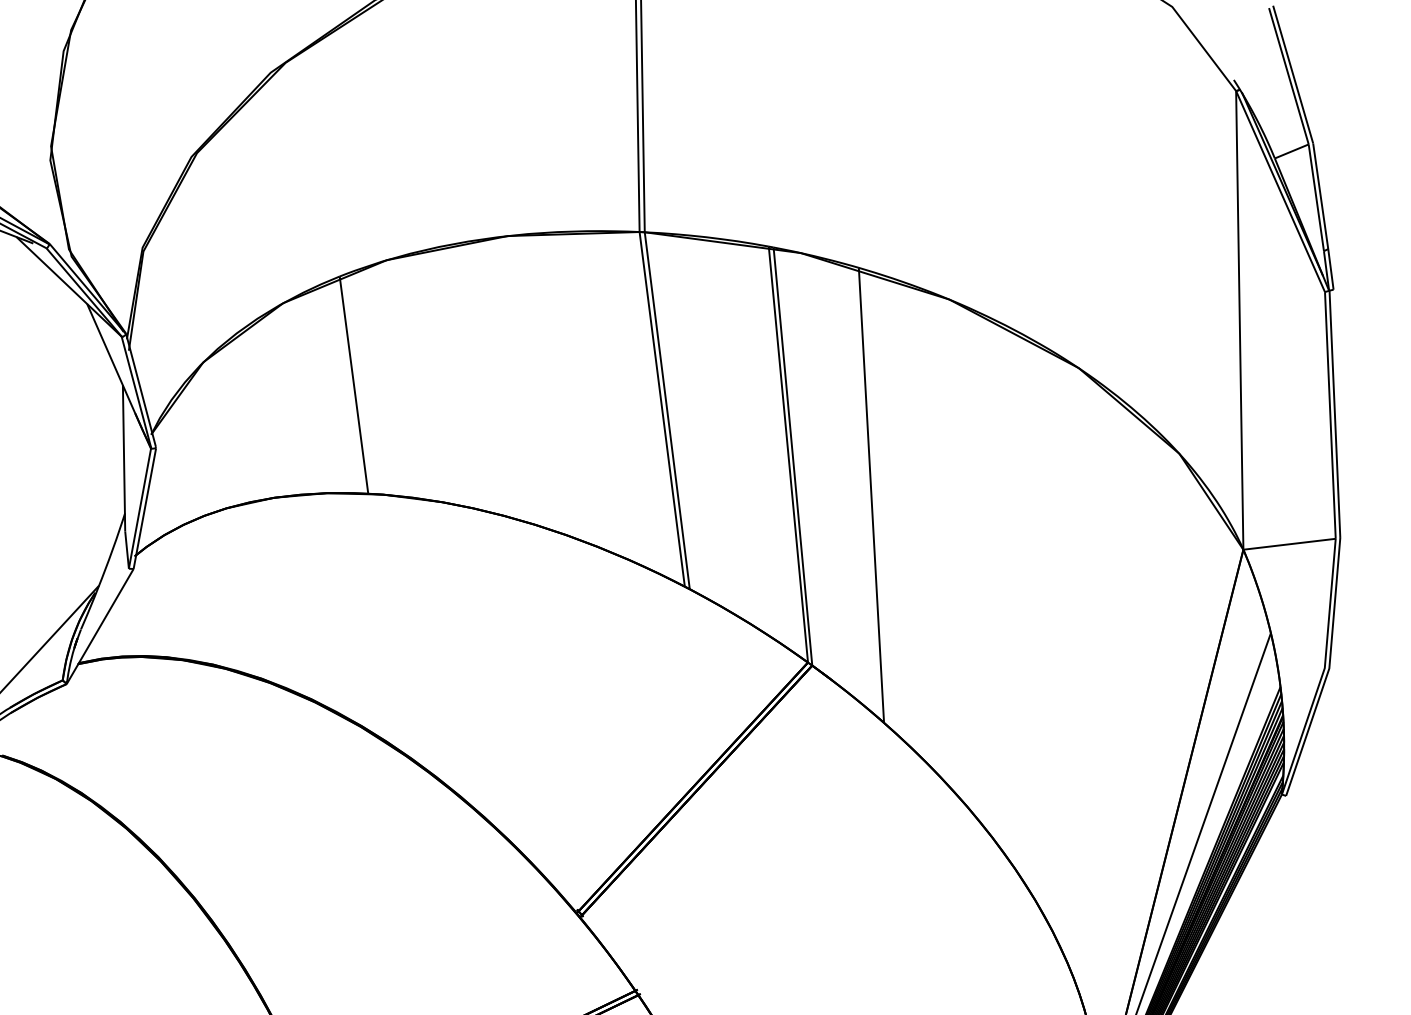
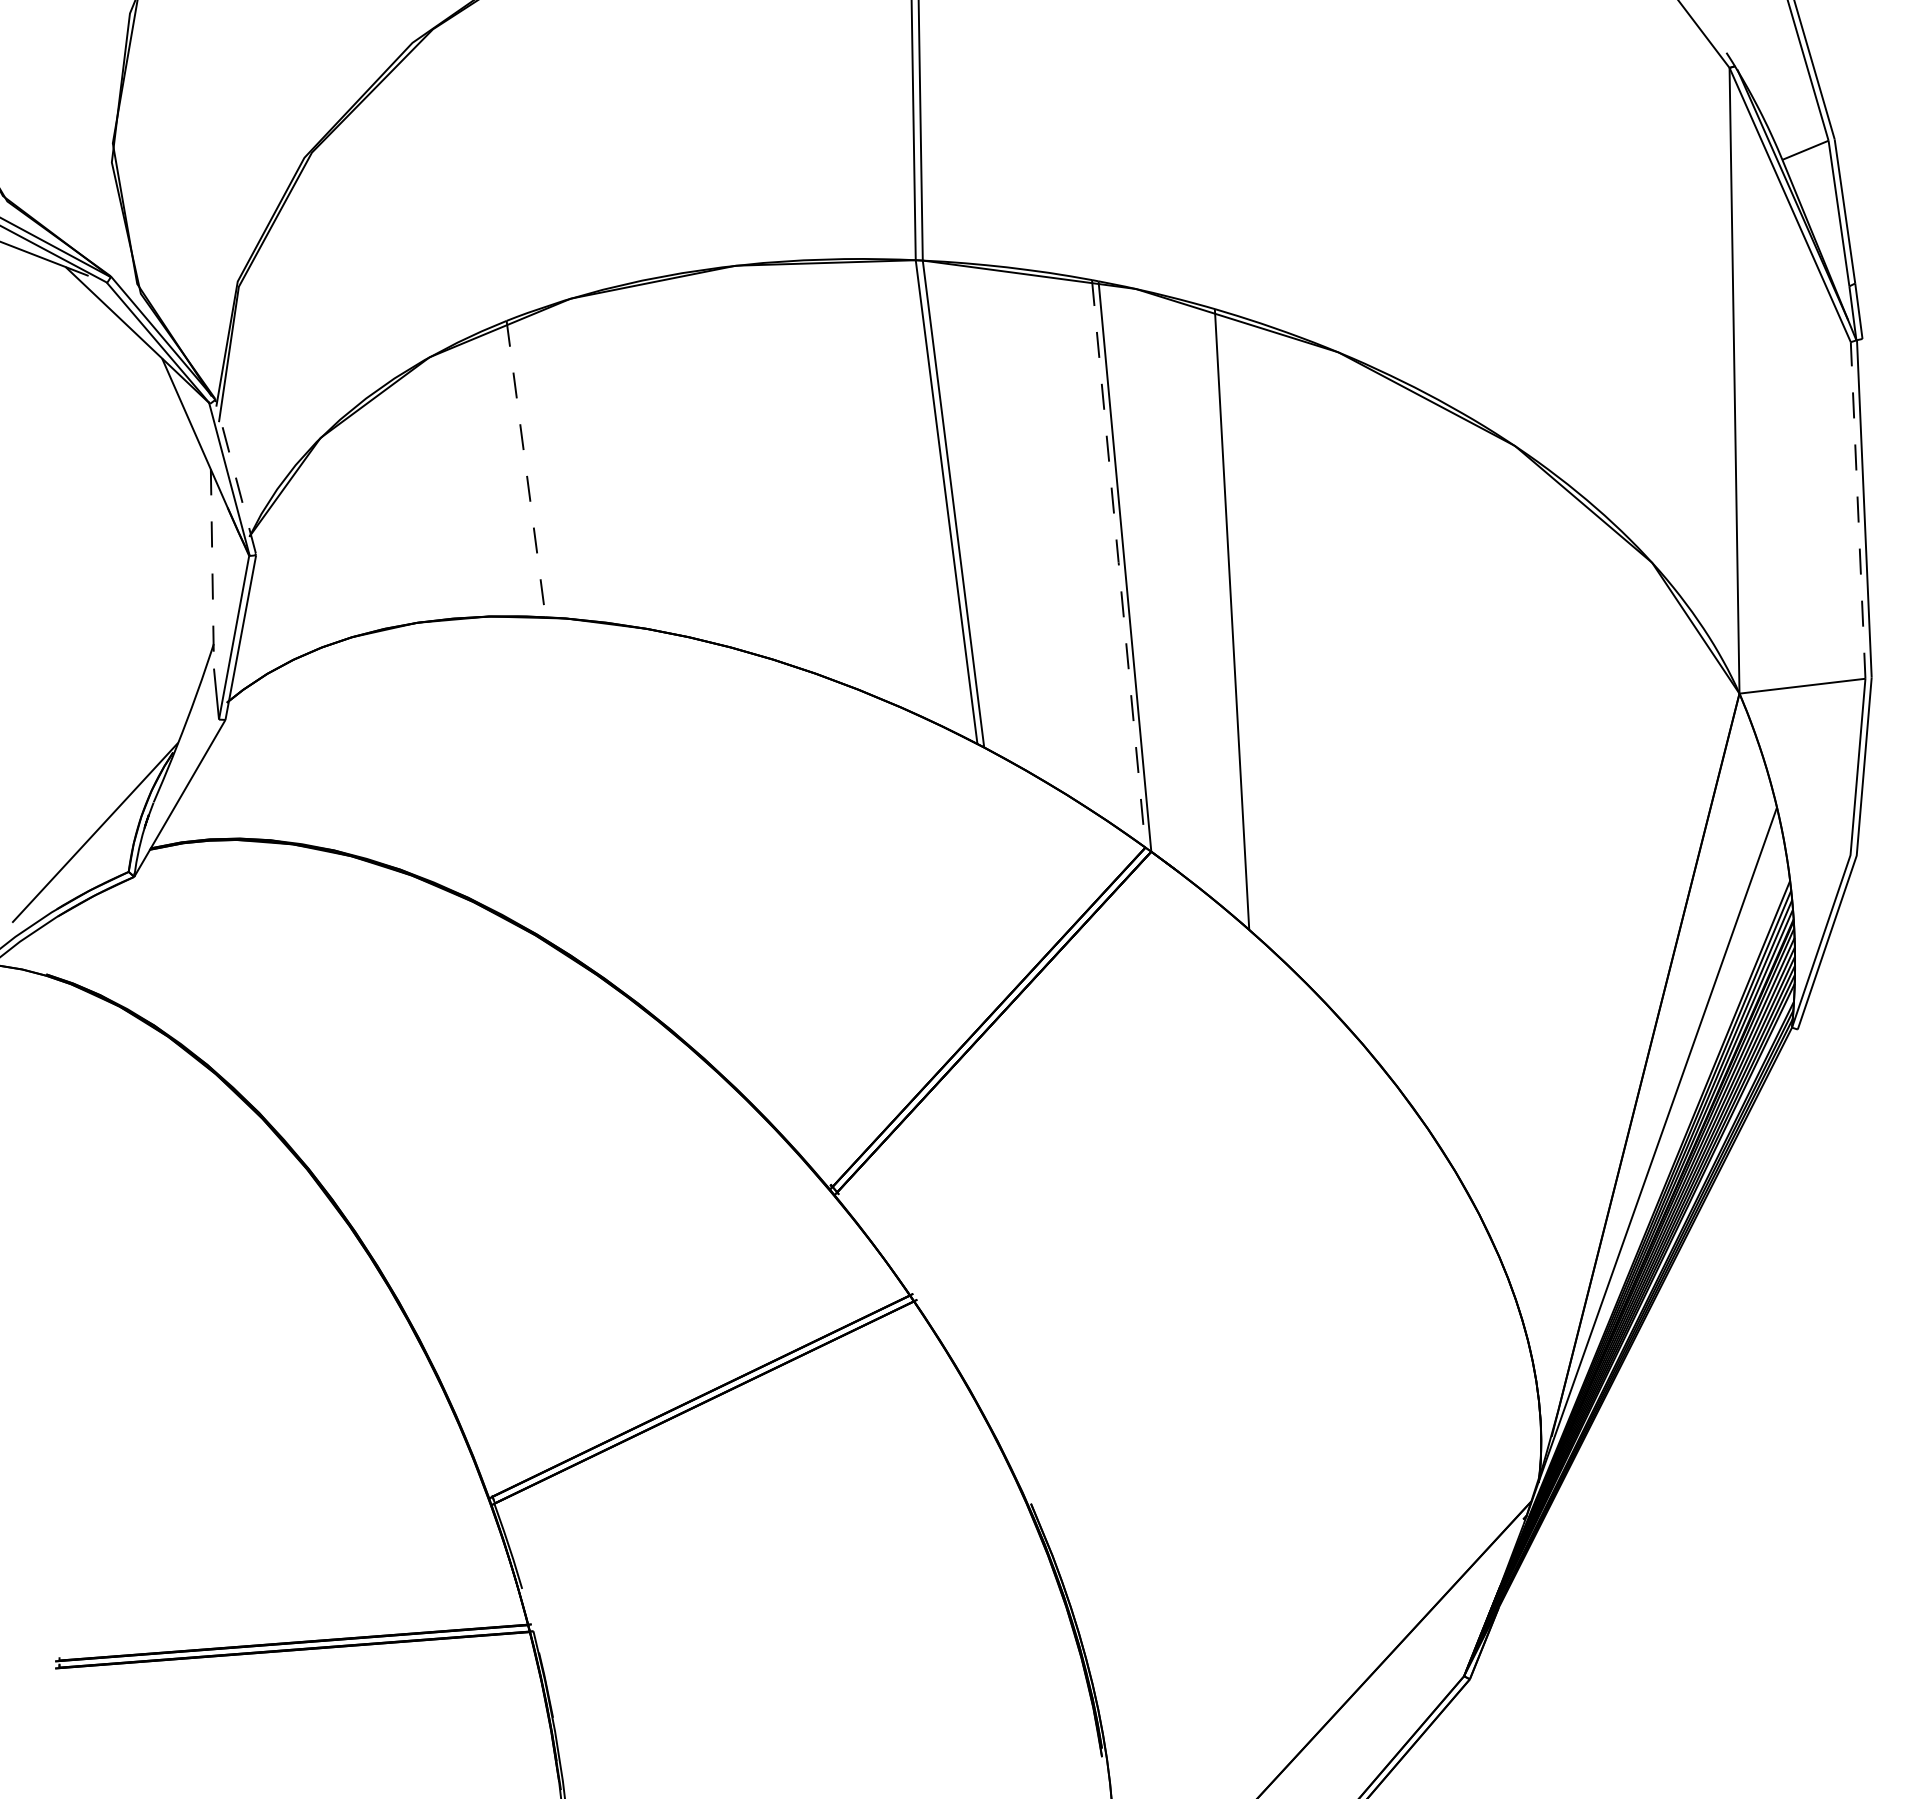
line: (354, 385) -> (526, 469), solid -> dashed
line: (140, 389) -> (235, 475), solid -> dashed
line: (1330, 414) -> (1858, 509), solid -> dashed
line: (788, 454) -> (1118, 563), solid -> dashed
line: (124, 457) -> (212, 568), solid -> dashed

